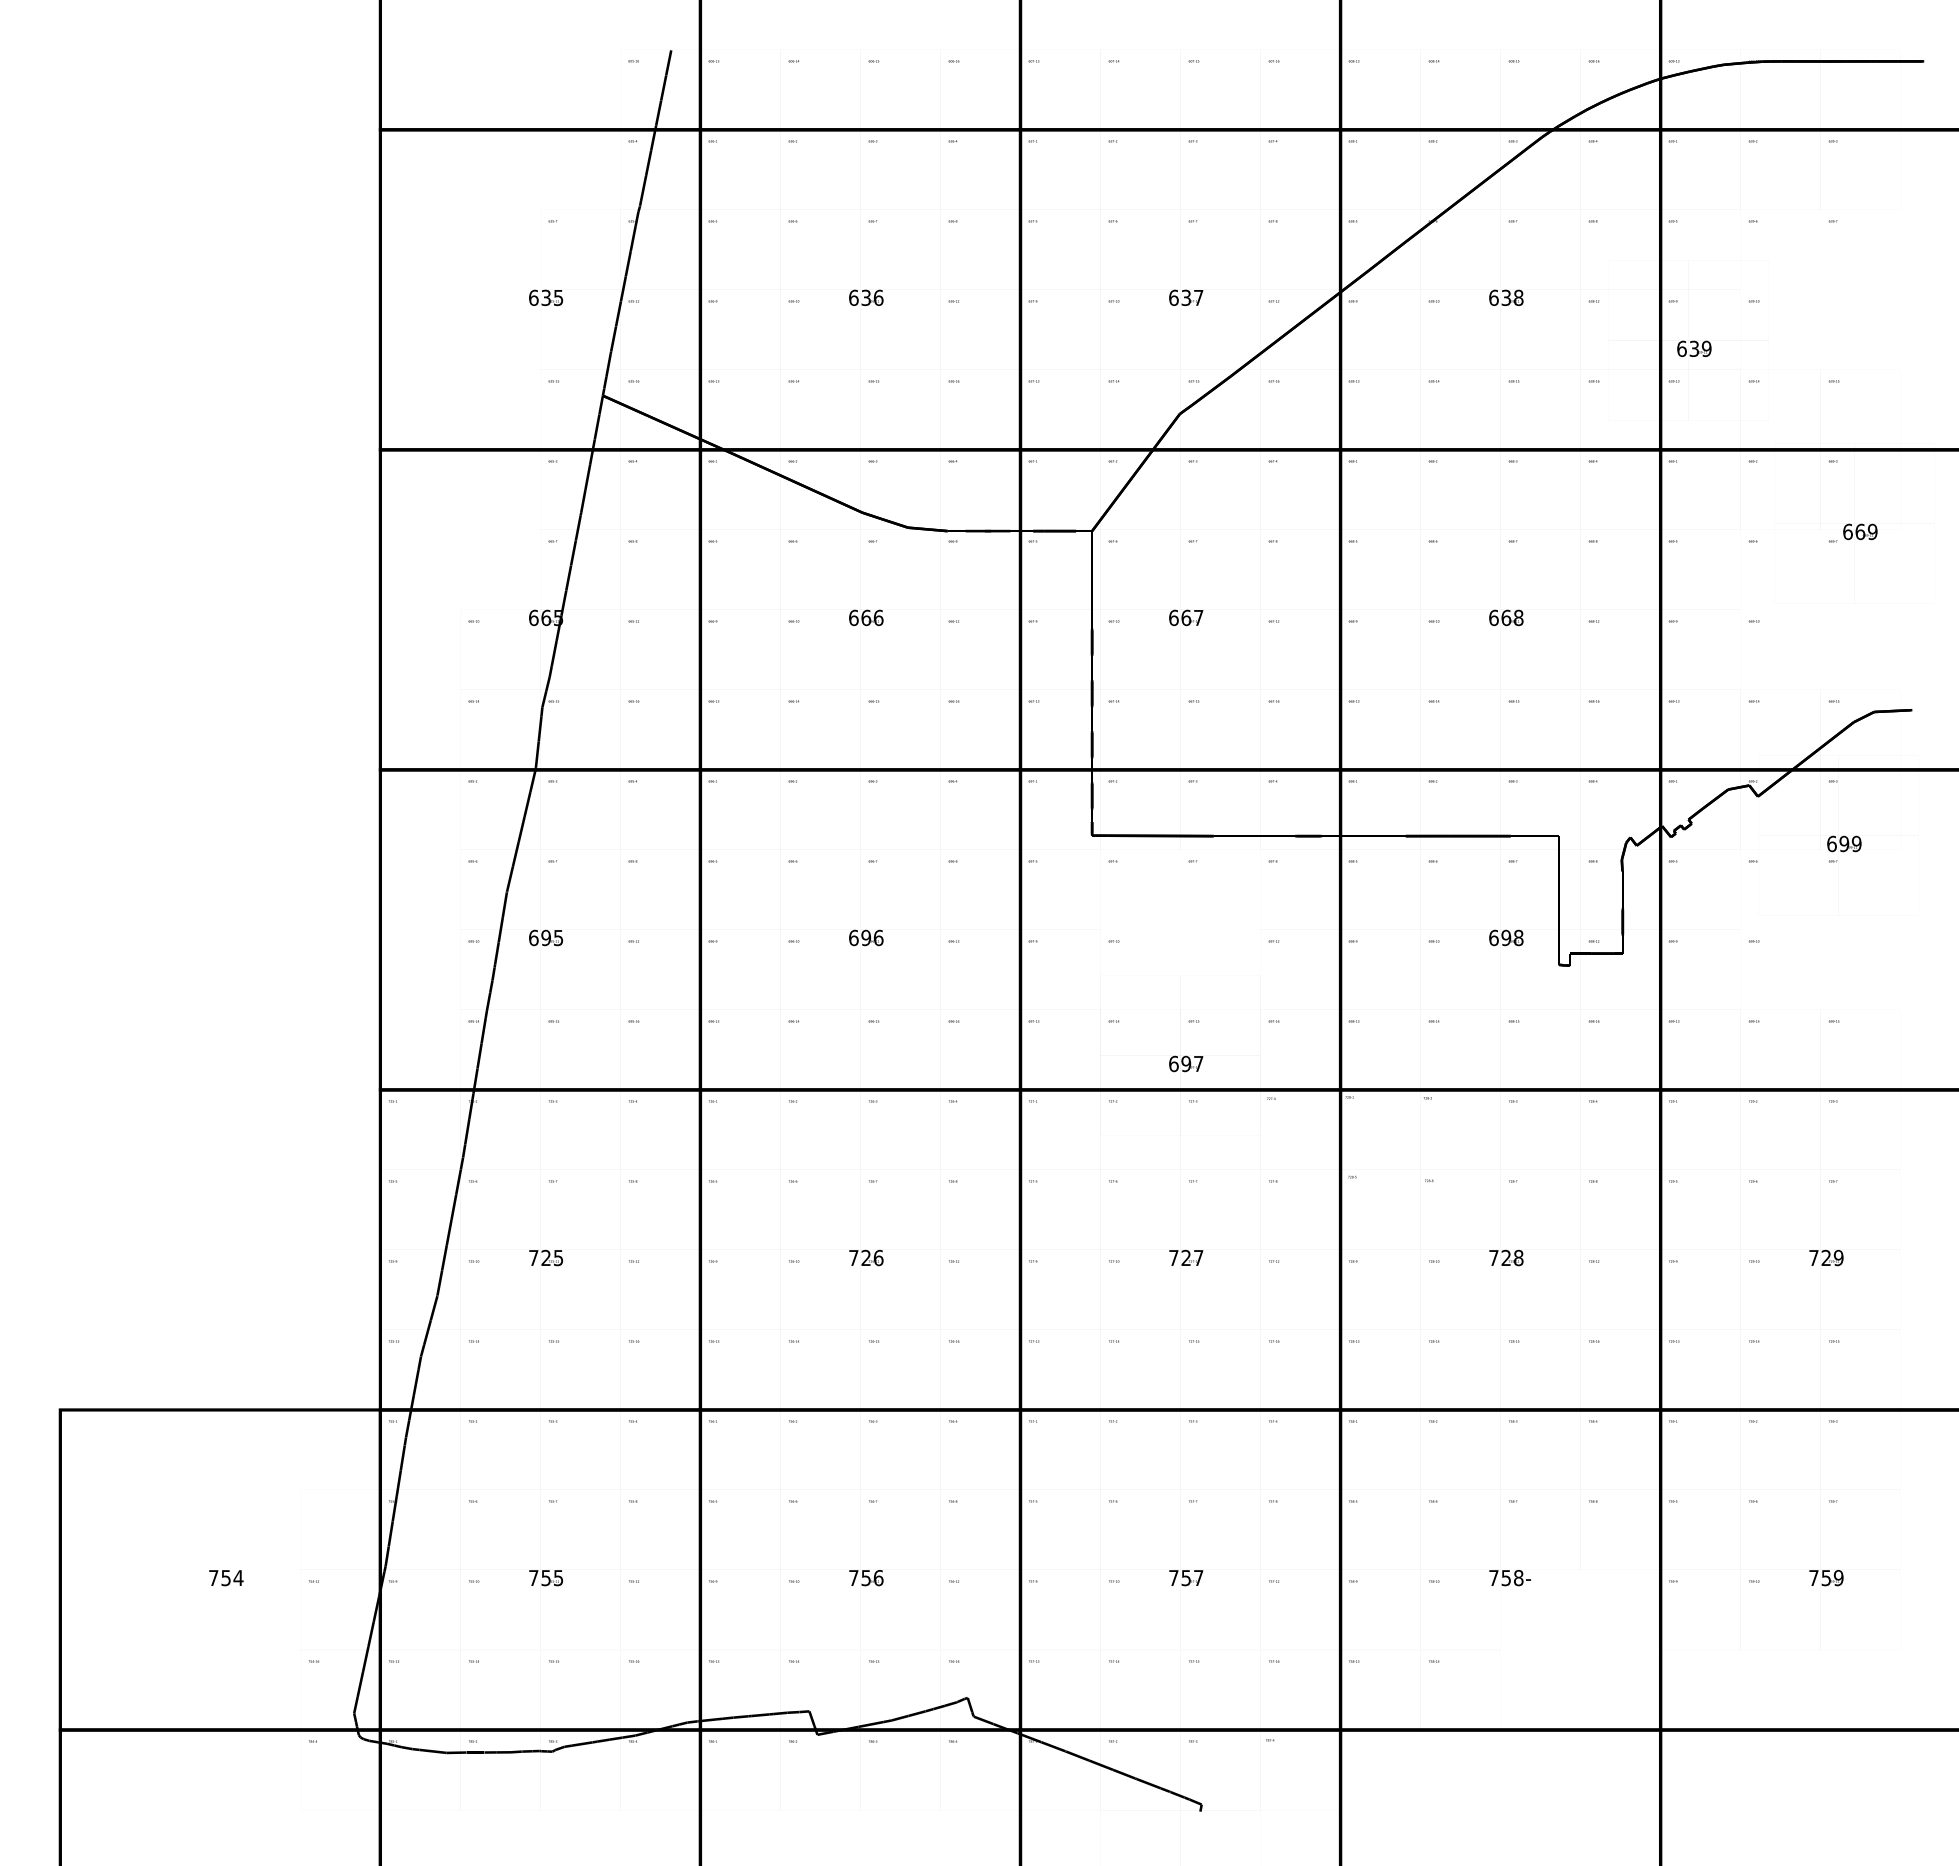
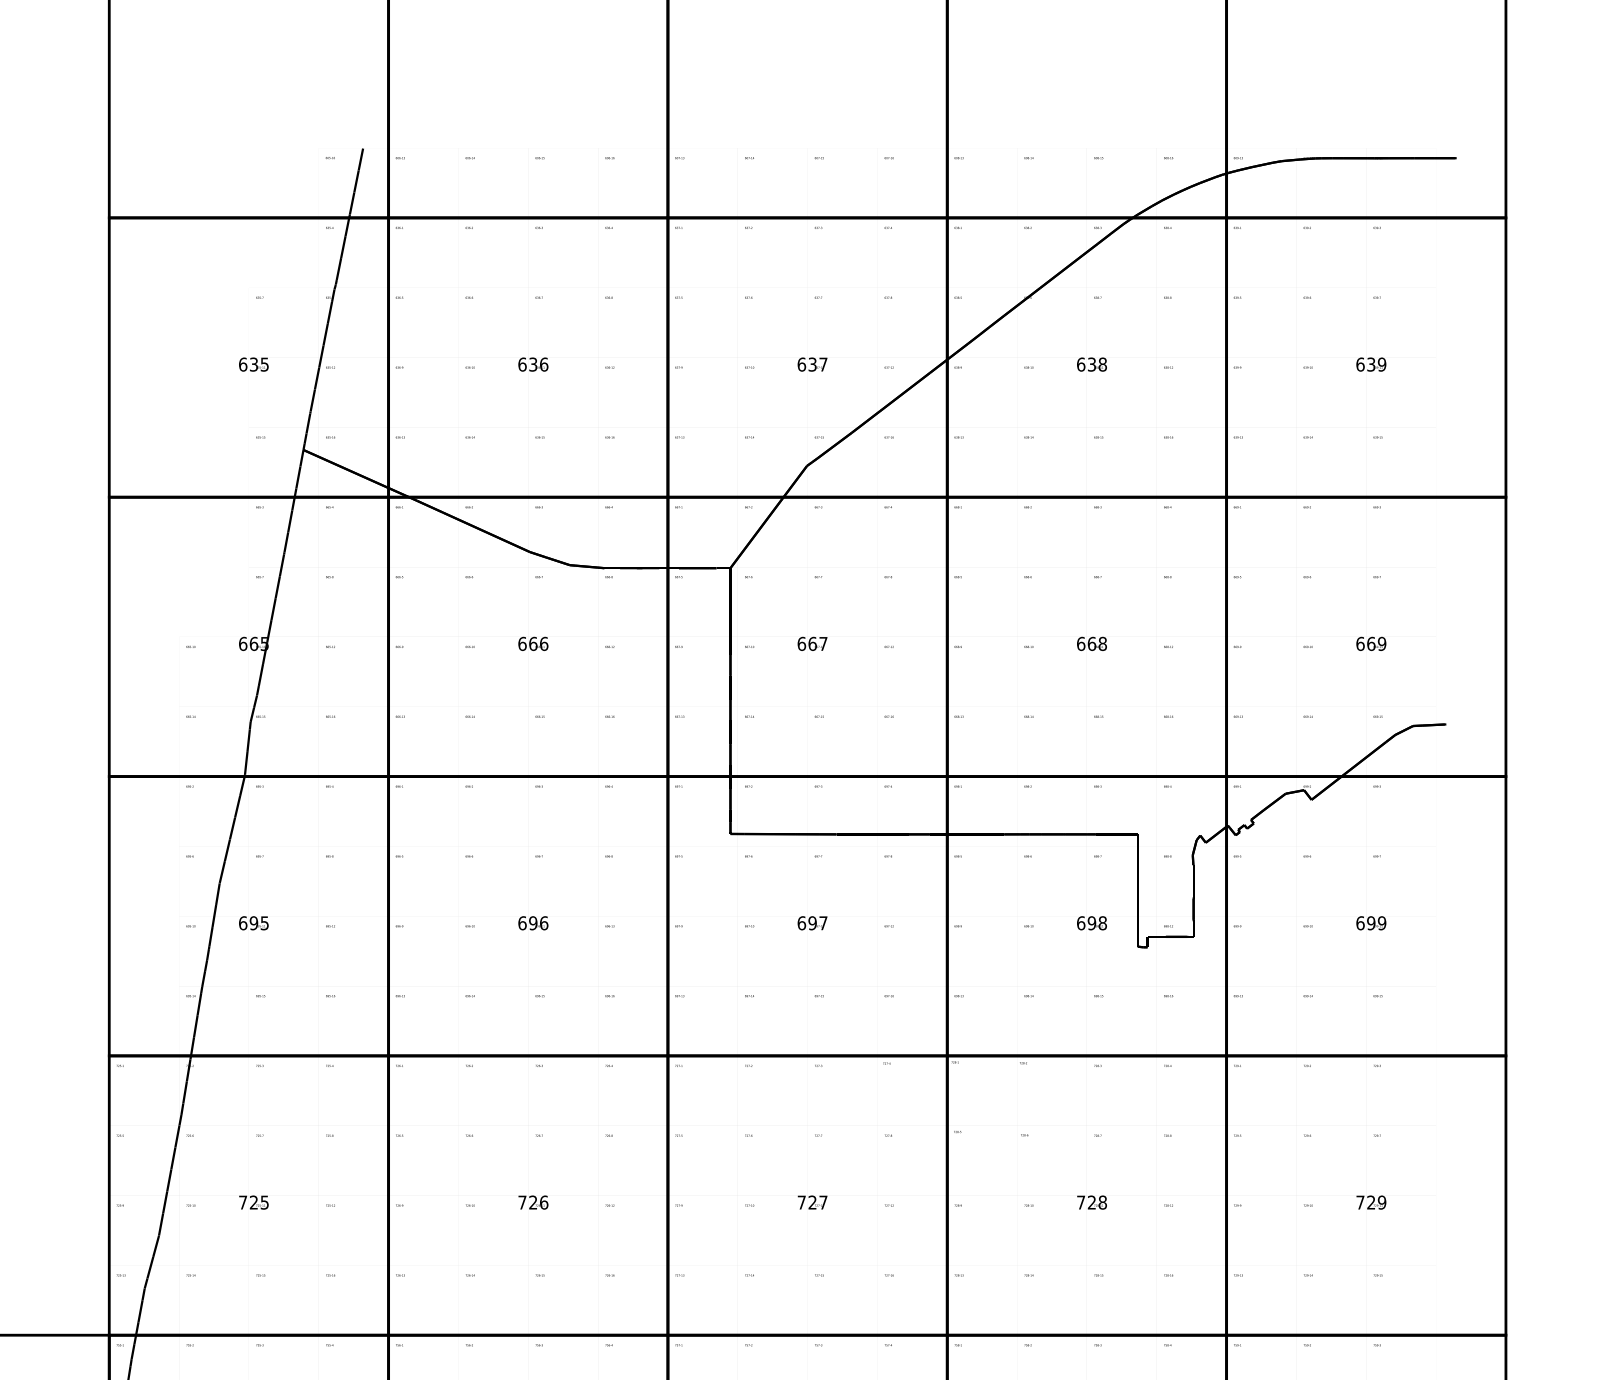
text: (1694, 348) -> (1371, 364), moved
text: (1860, 531) -> (1371, 643), moved
text: (1844, 843) -> (1371, 922), moved
text: (1186, 1063) -> (812, 922), moved

